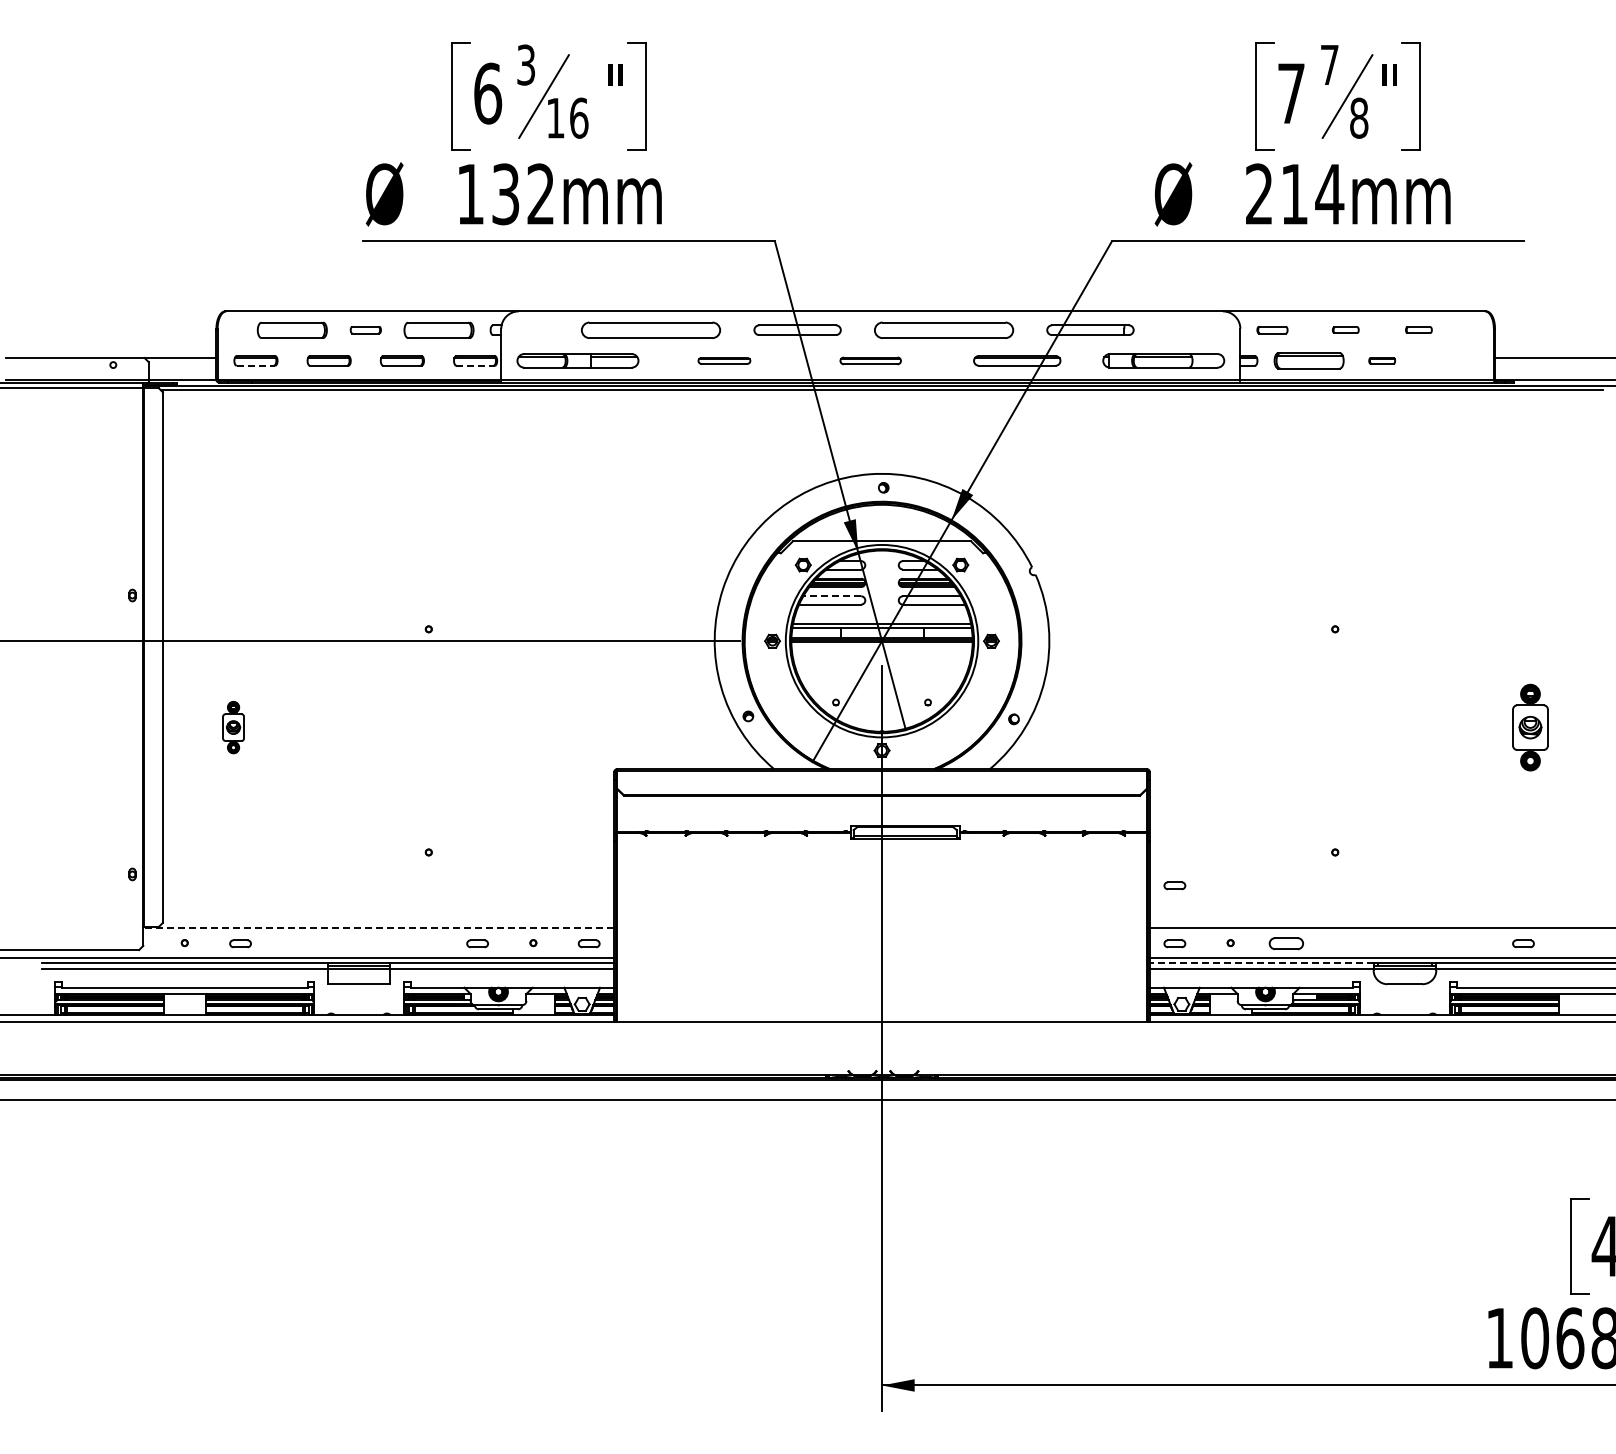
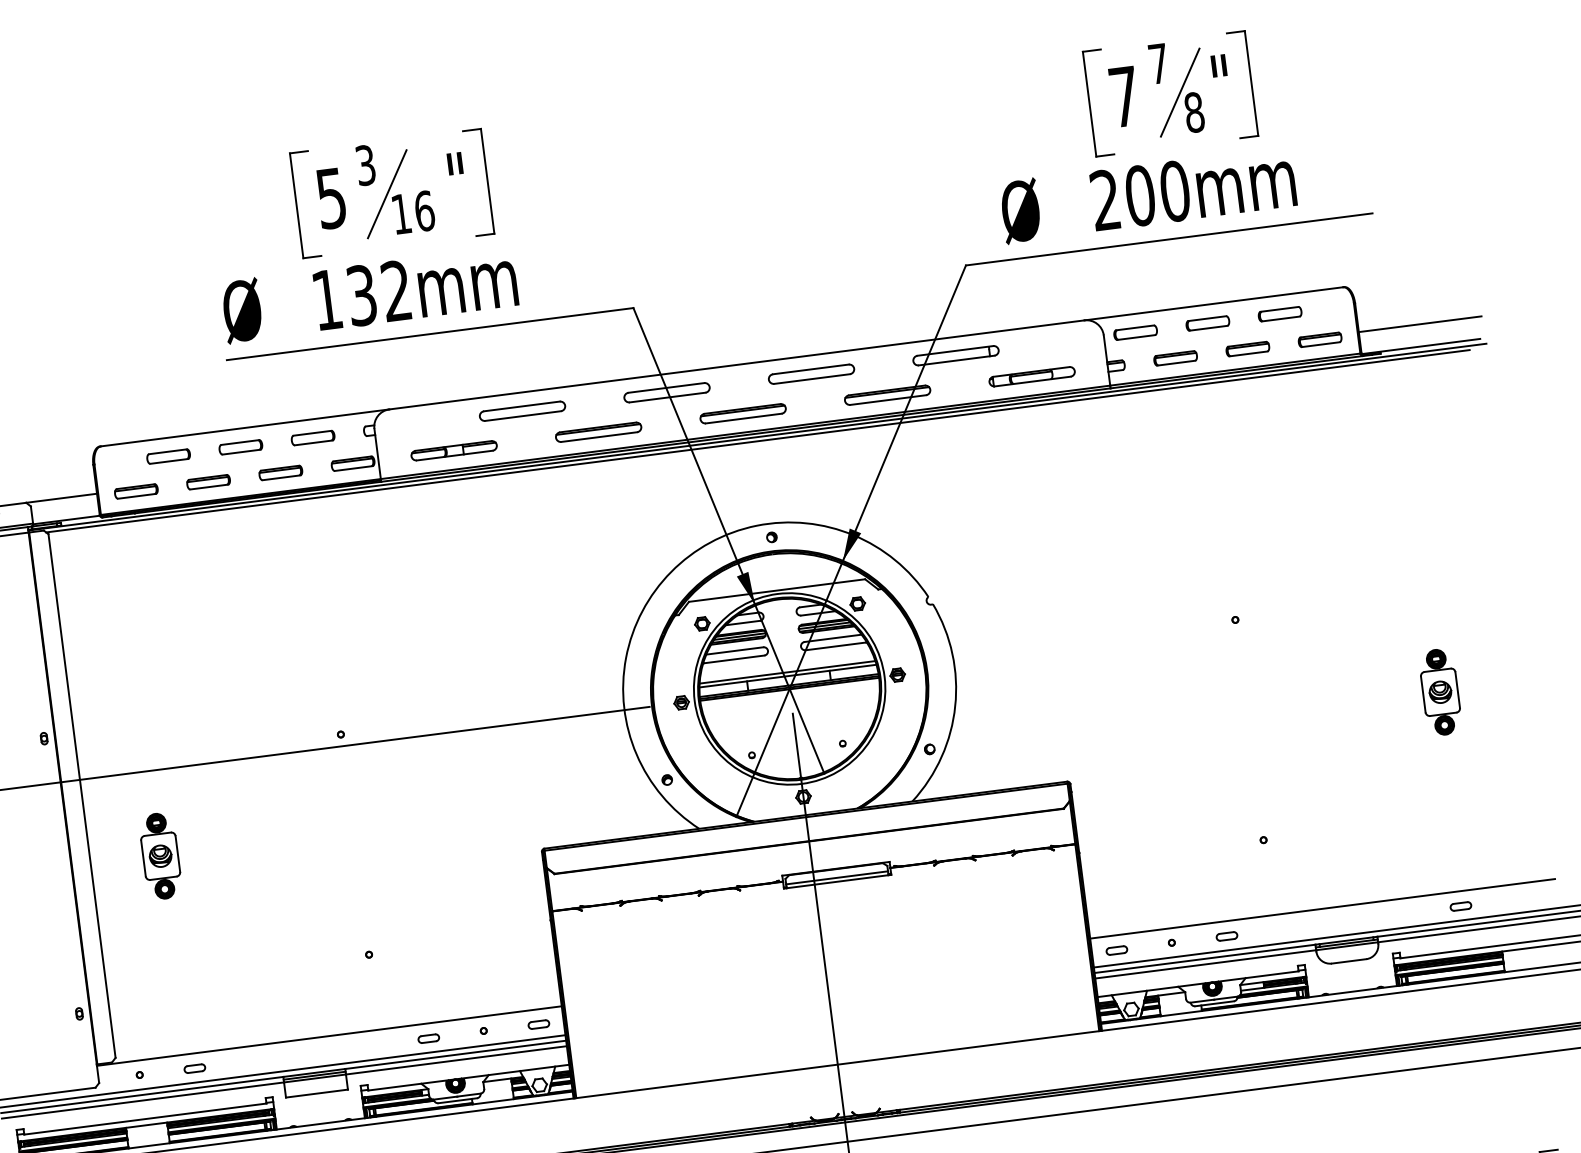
text: (488, 93) -> (332, 198), 6 -> 5
text: (1312, 194) -> (1157, 193), 214mm -> 200mm
part: (292, 329) -> (168, 455), size x0.62
part: (365, 329) -> (240, 446), size x1.43
part: (438, 329) -> (312, 437), size x0.62
part: (651, 329) -> (522, 410), size x0.62
part: (943, 329) -> (810, 373), size x0.62
part: (1272, 329) -> (1135, 332), size x1.43
part: (1345, 329) -> (1207, 322), size x1.67
part: (1418, 329) -> (1279, 313), size x1.67
part: (577, 360) -> (453, 450), size x0.71
part: (724, 360) -> (598, 431), size x1.67
part: (870, 360) -> (742, 413), size x1.43
part: (1163, 360) -> (1031, 376), size x0.71
part: (1308, 360) -> (1175, 358), size x0.62
part: (1381, 360) -> (1247, 348), size x1.67
part: (1455, 360) -> (1320, 339), added
line: (256, 365) -> (137, 495), dashed -> solid
line: (476, 365) -> (354, 468), dashed -> solid
line: (832, 596) -> (735, 651), dashed -> solid
part: (233, 727) -> (160, 856), size x1.67
part: (1174, 885) -> (1109, 893), removed
line: (378, 928) -> (329, 1036), dashed -> solid
part: (1286, 943) -> (1227, 936), size x0.62
line: (1261, 963) -> (1204, 959), dashed -> solid

